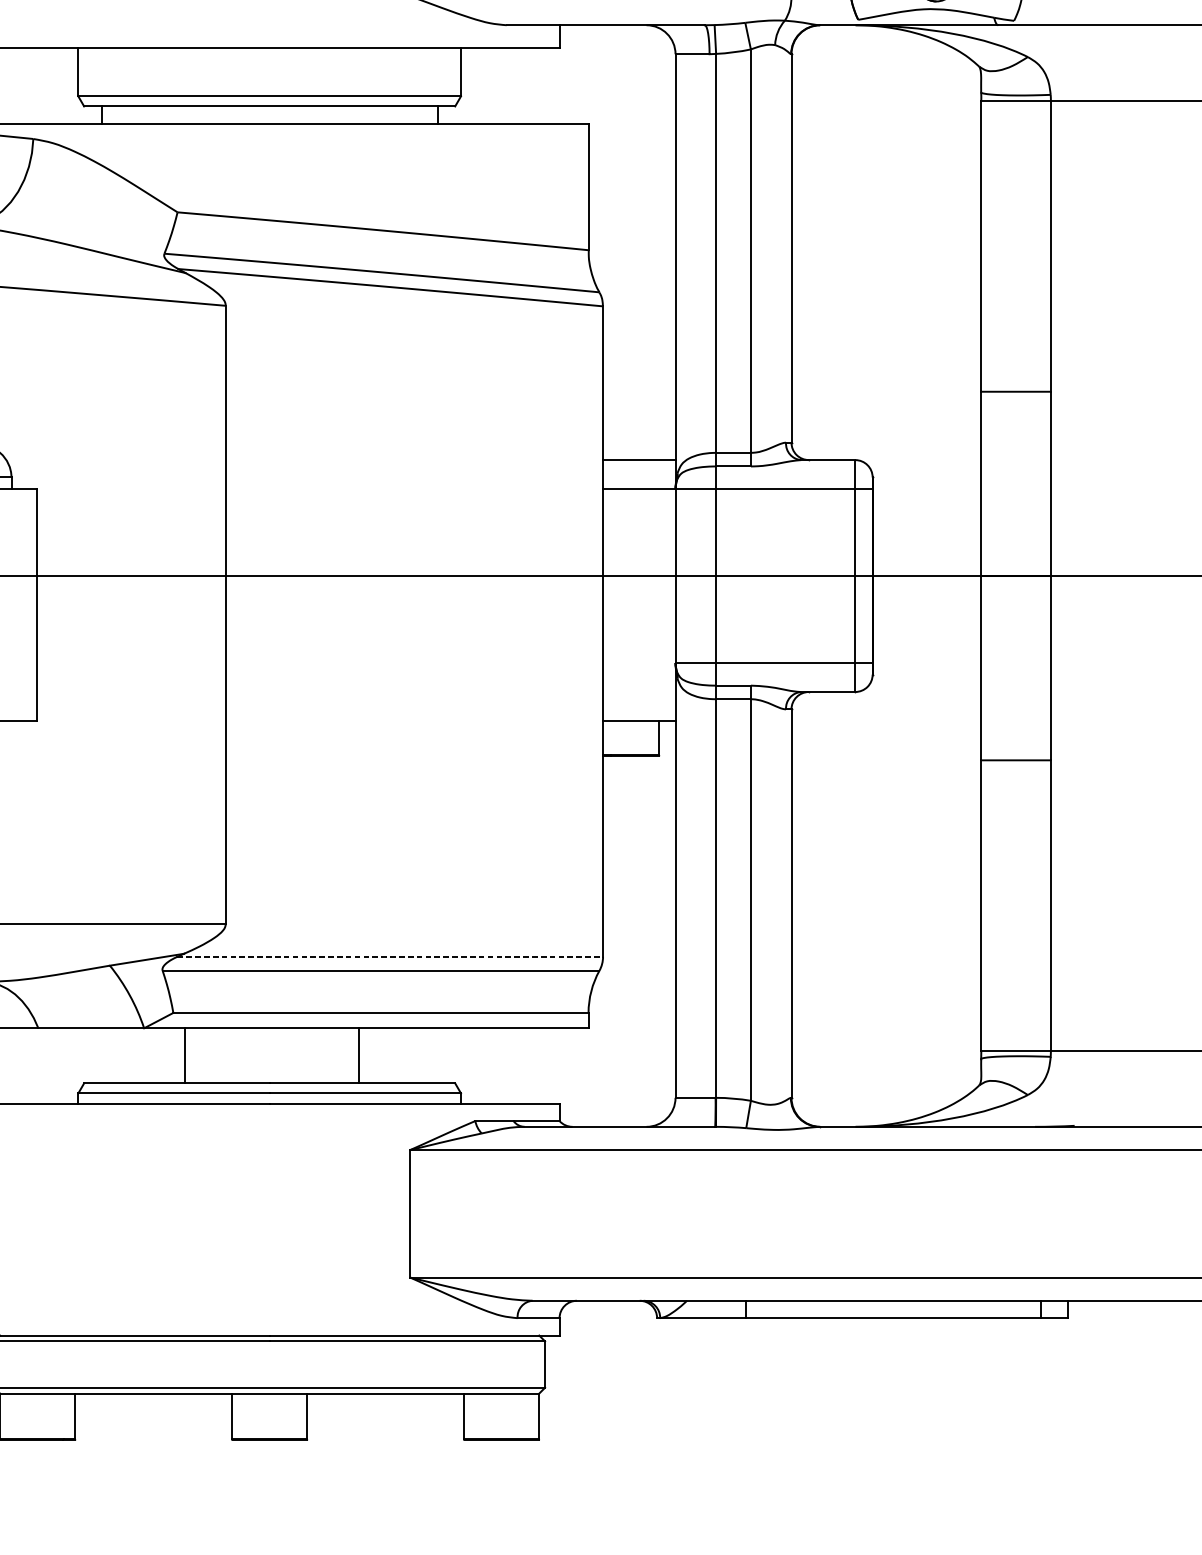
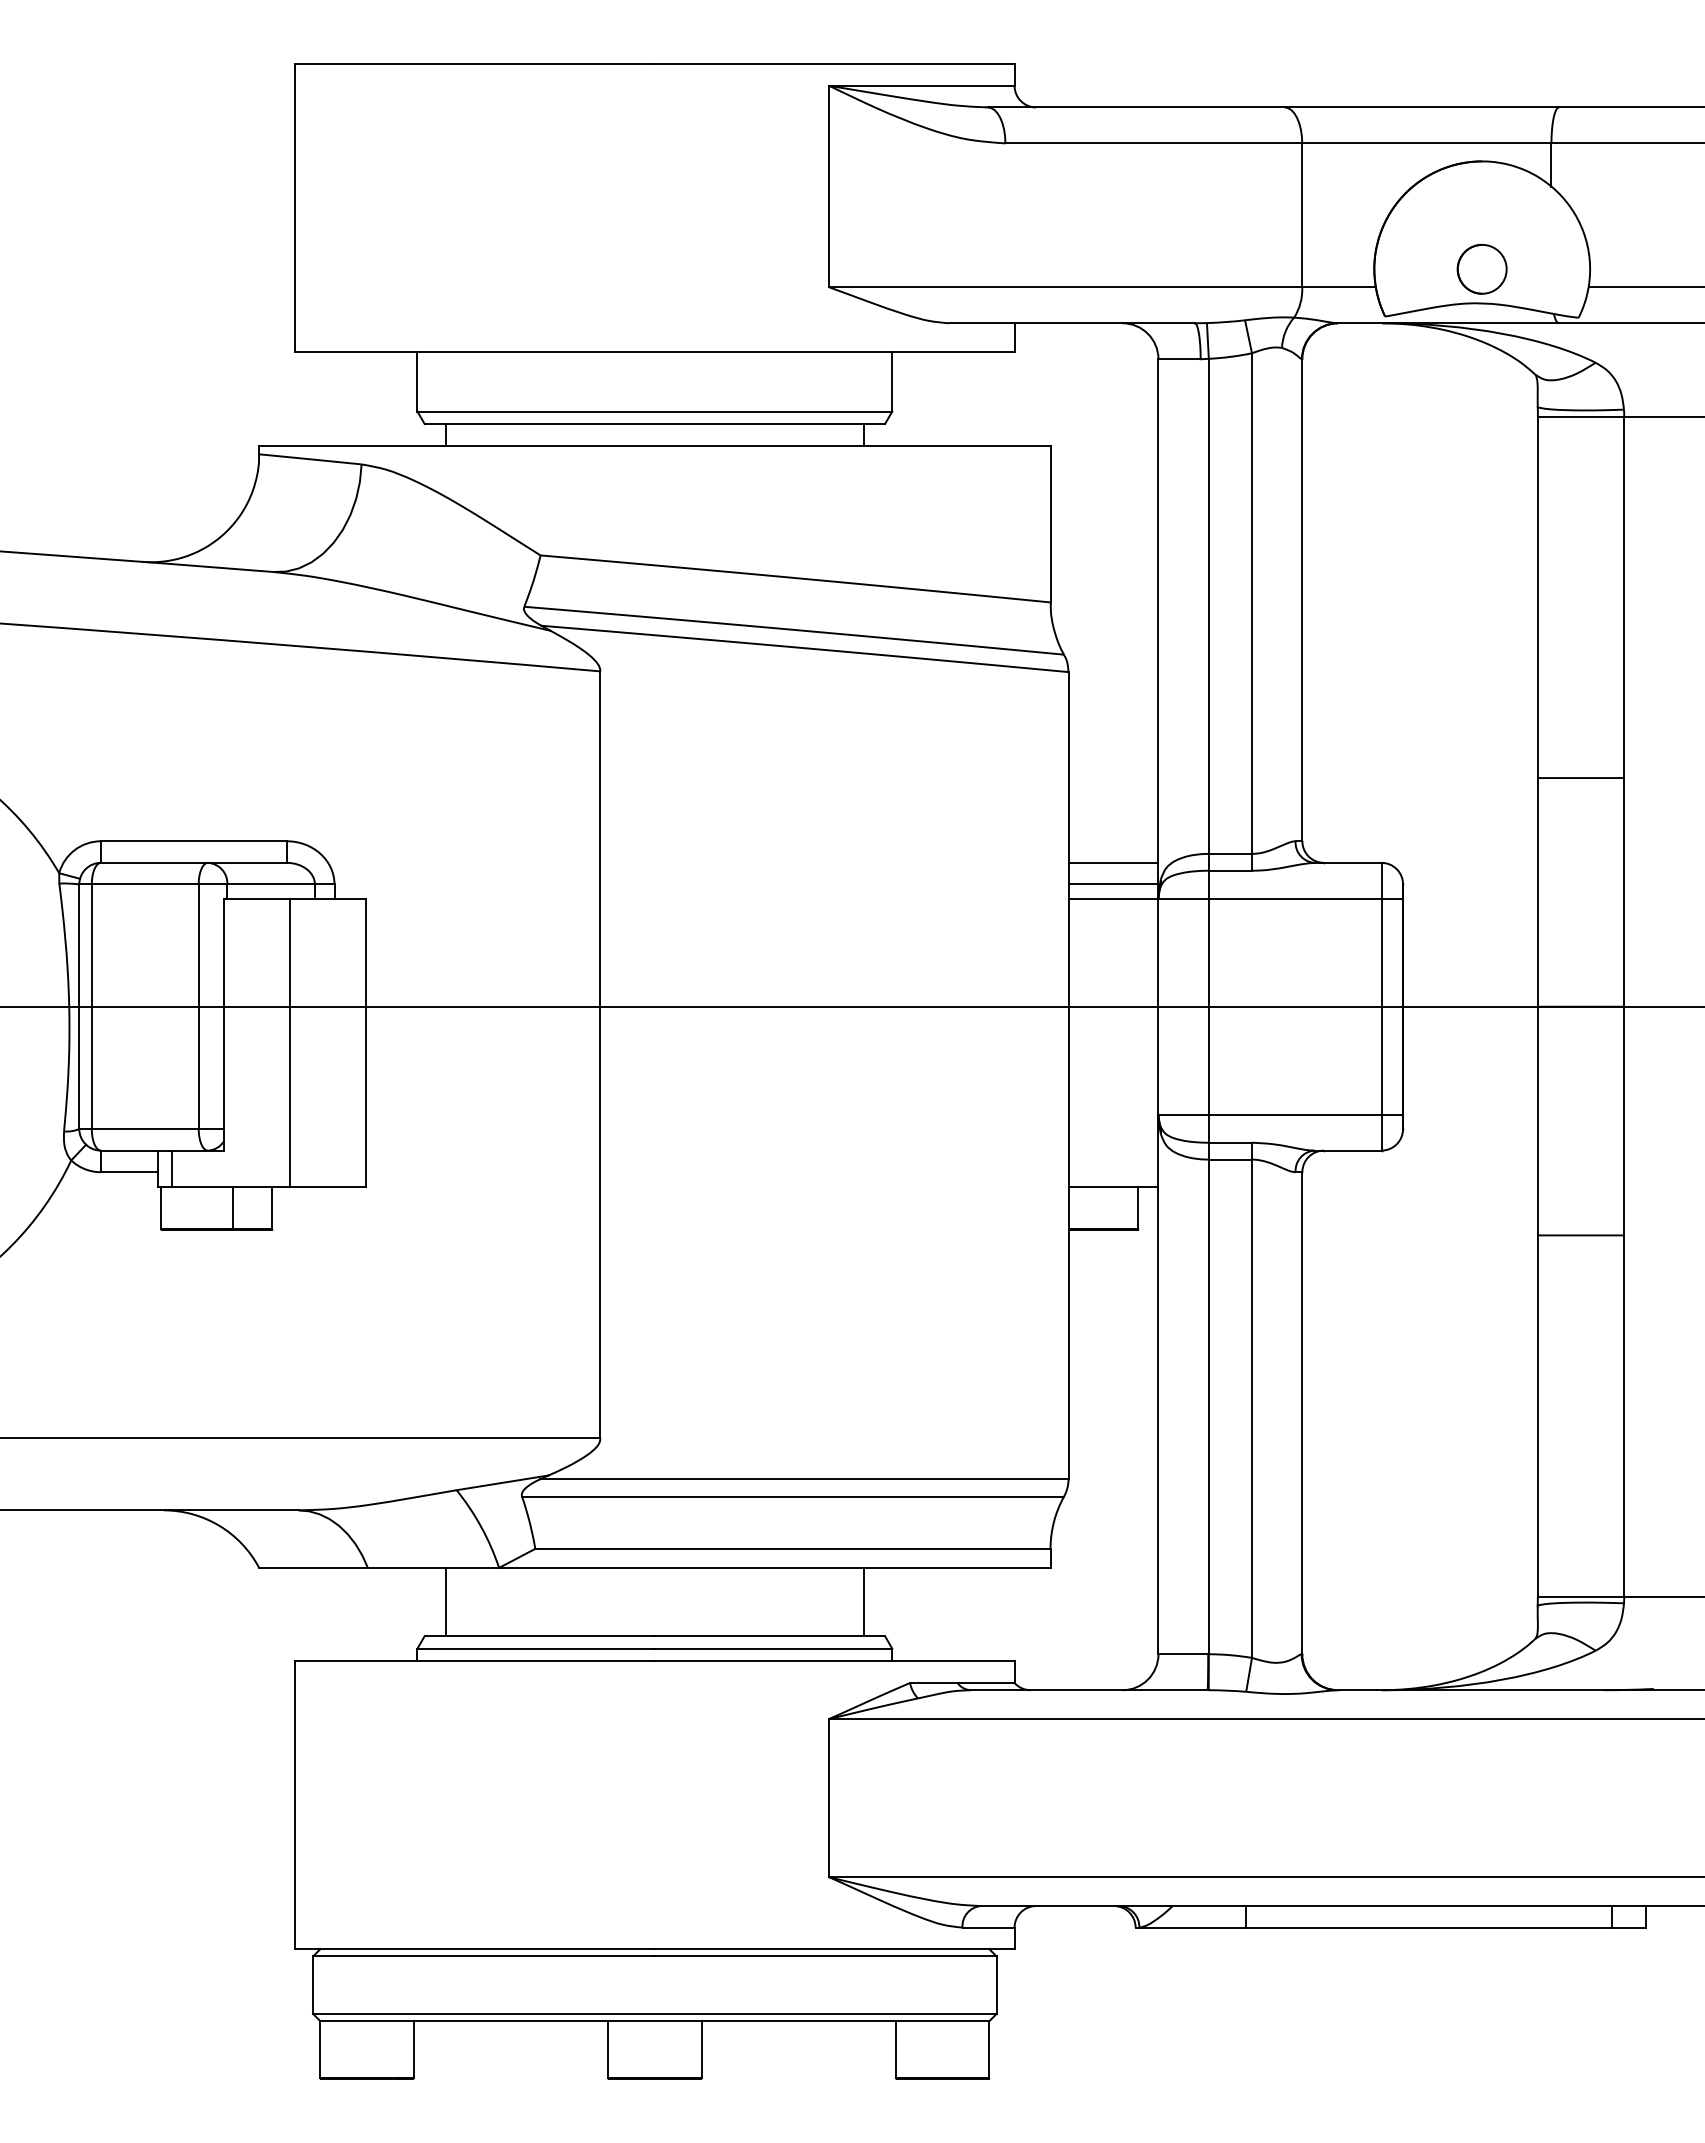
line: (639, 477) -> (1113, 884), added
line: (390, 957) -> (804, 1479), dashed -> solid
line: (185, 1055) -> (446, 1601), moved
line: (358, 1055) -> (863, 1601), moved

